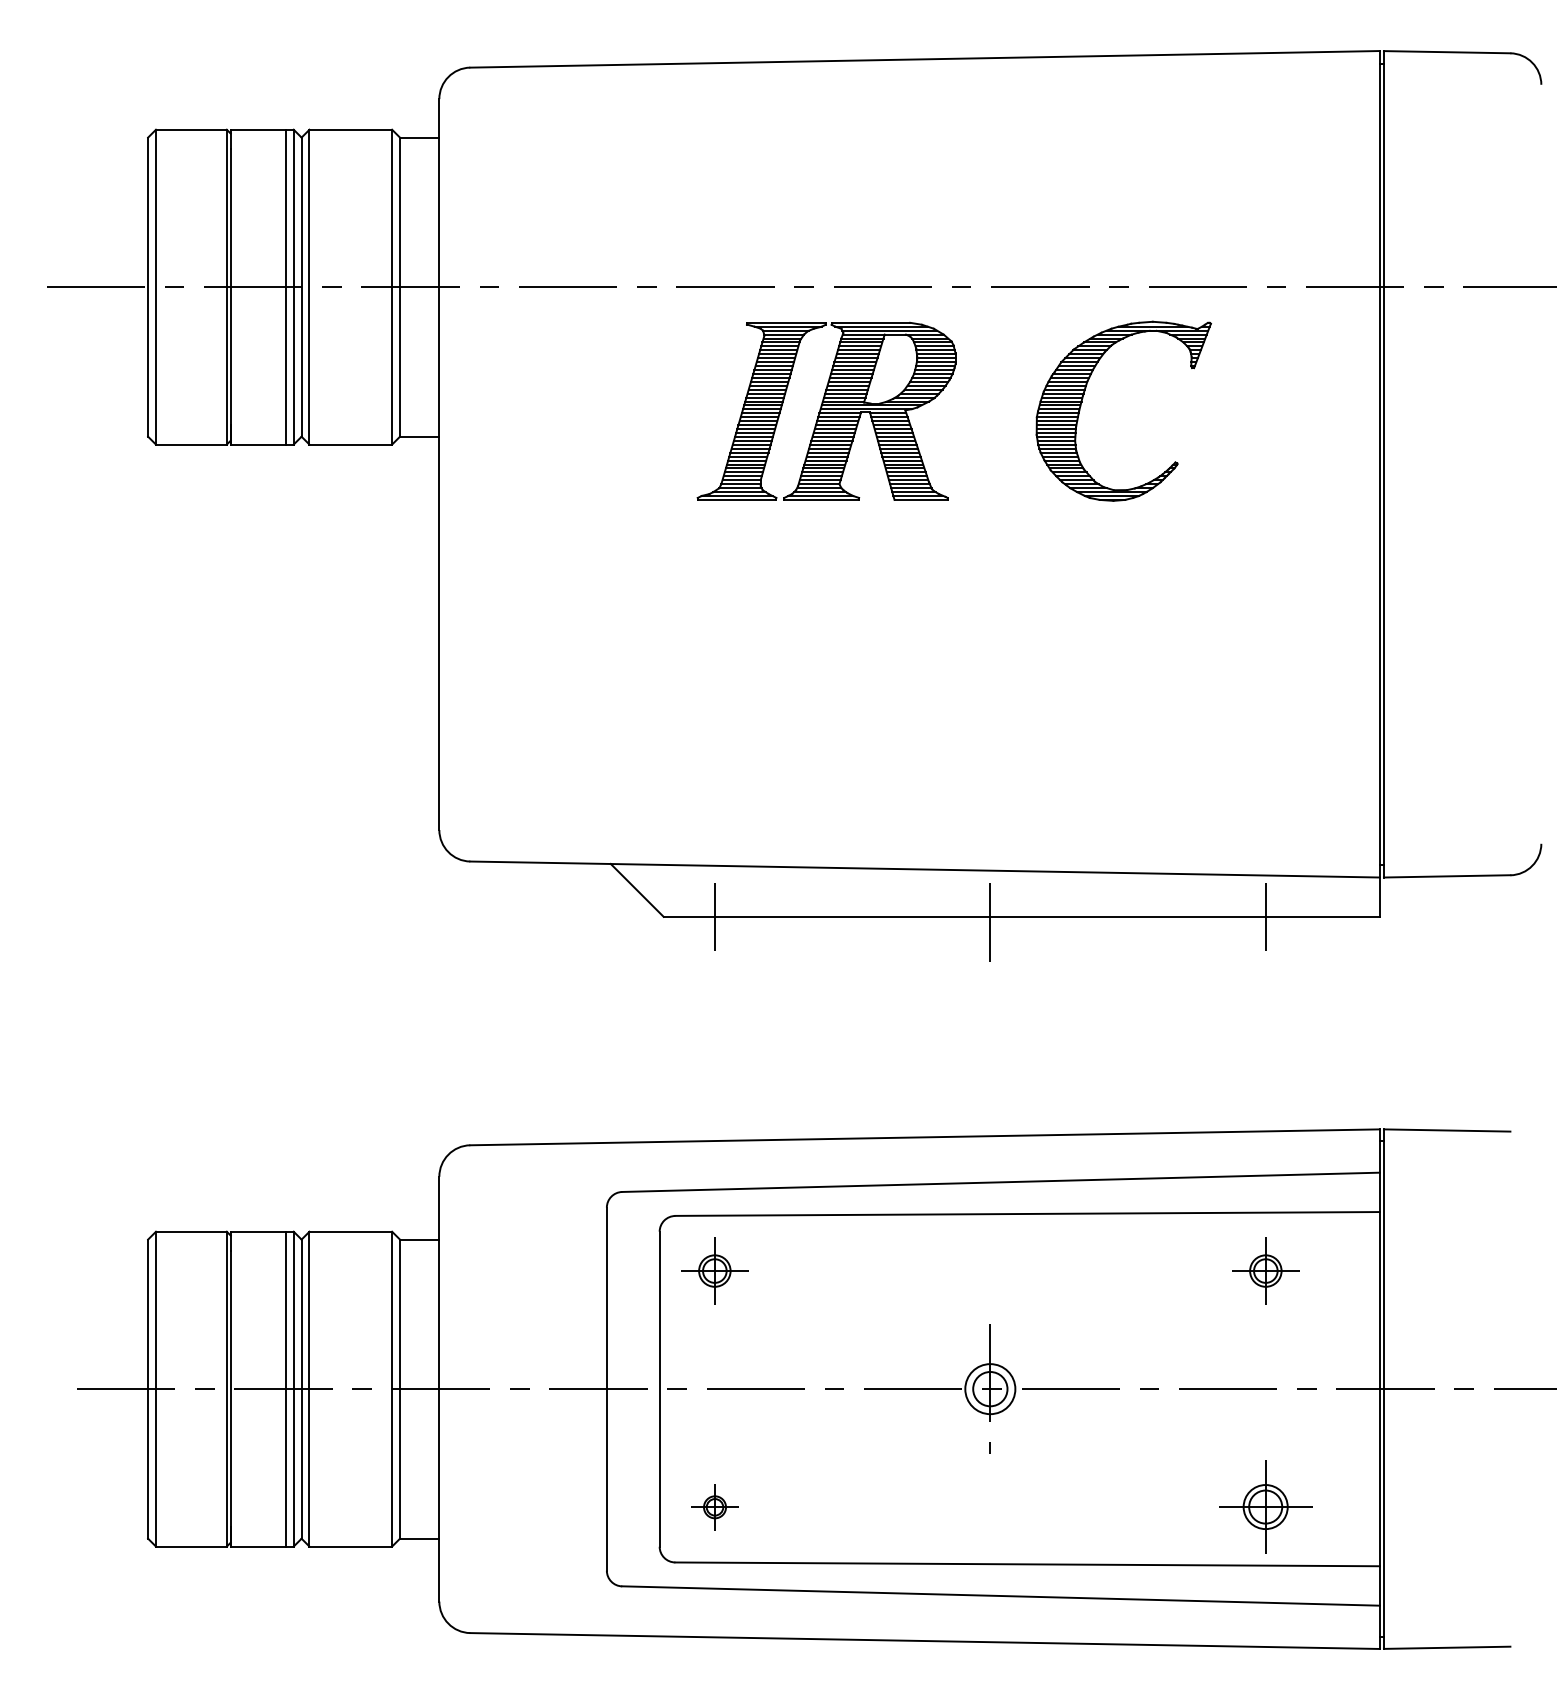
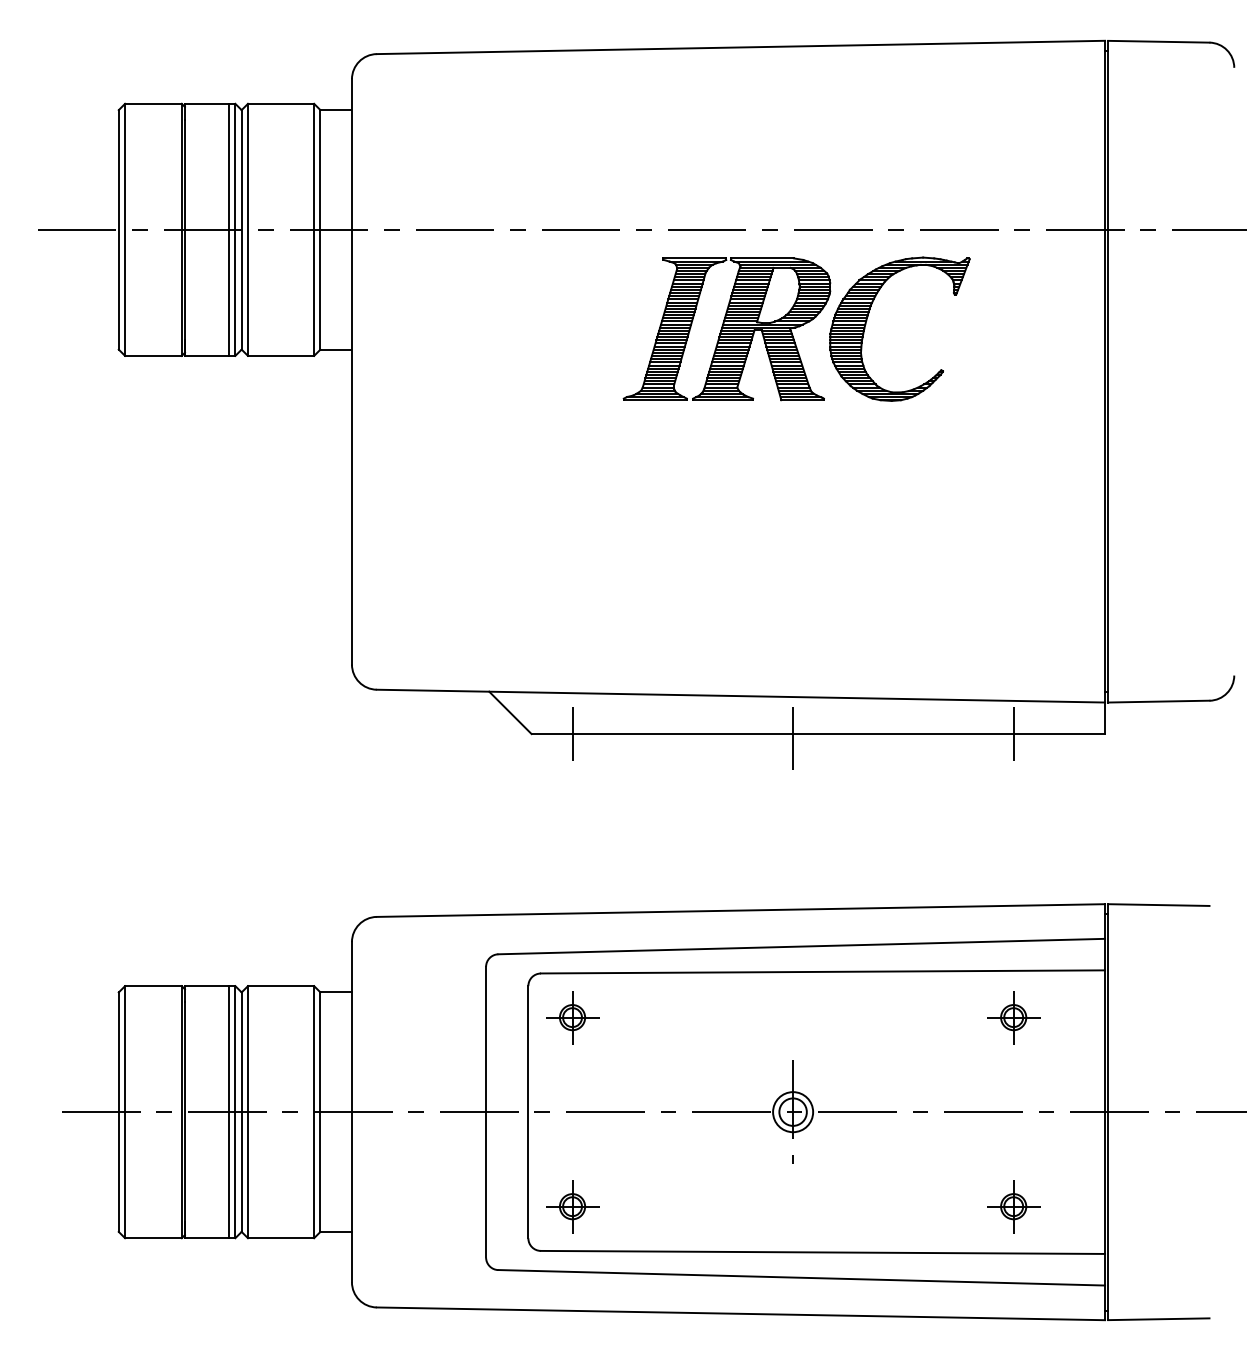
part: (825, 411) -> (726, 329), moved
part: (714, 1506) -> (572, 1206), size x1.43
part: (1265, 1506) -> (1013, 1206), size x0.71

